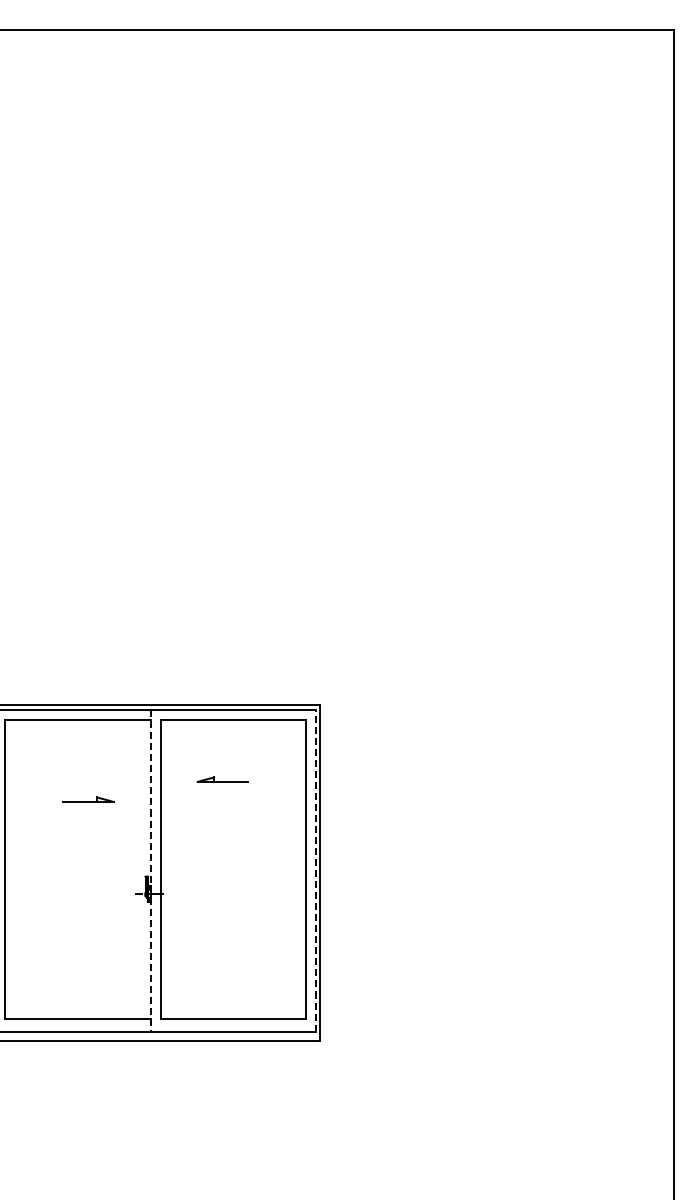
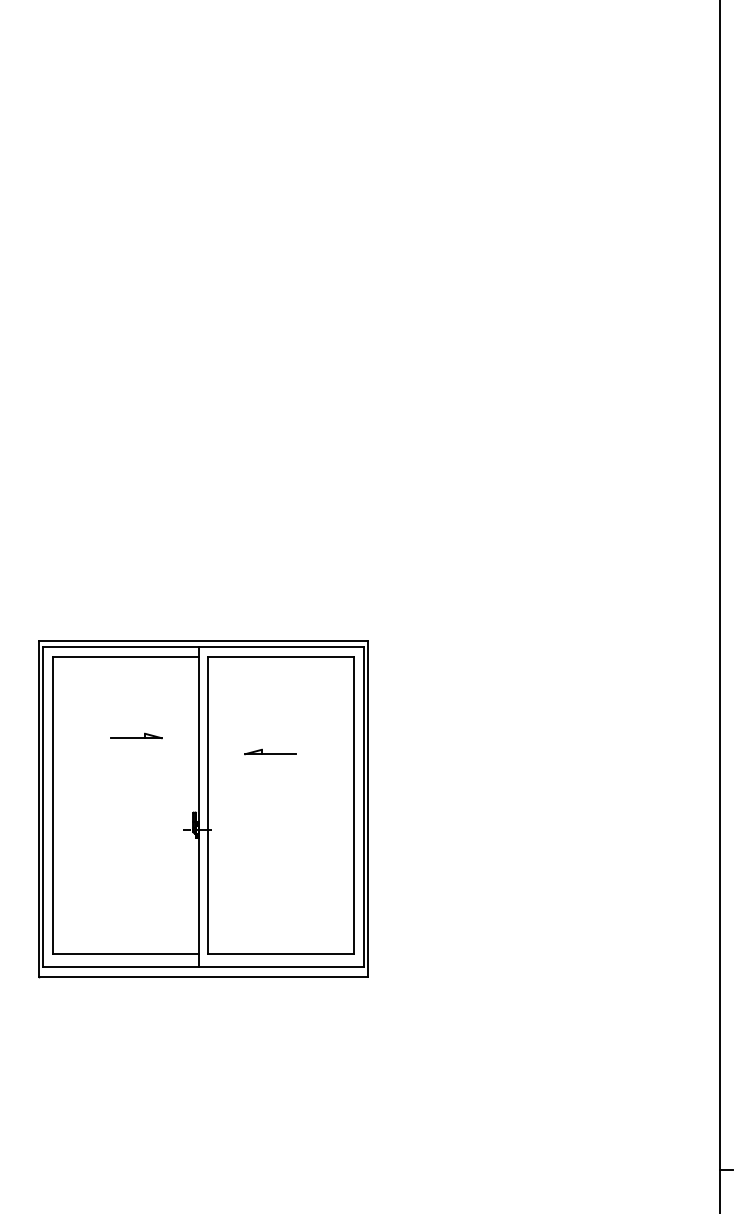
part: (222, 779) -> (270, 751), moved
line: (316, 870) -> (363, 806), dashed -> solid
line: (150, 871) -> (198, 807), dashed -> solid

